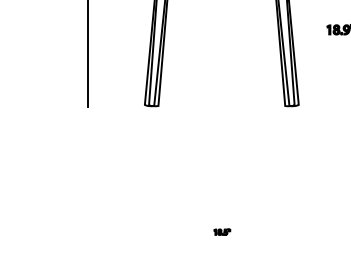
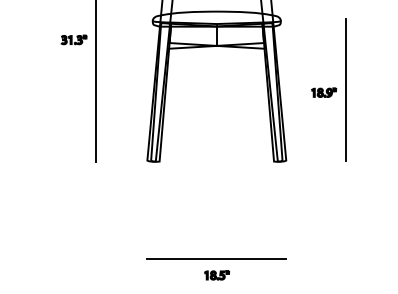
line: (221, 213) -> (216, 258), added
part: (222, 232) -> (217, 275), size x1.67

